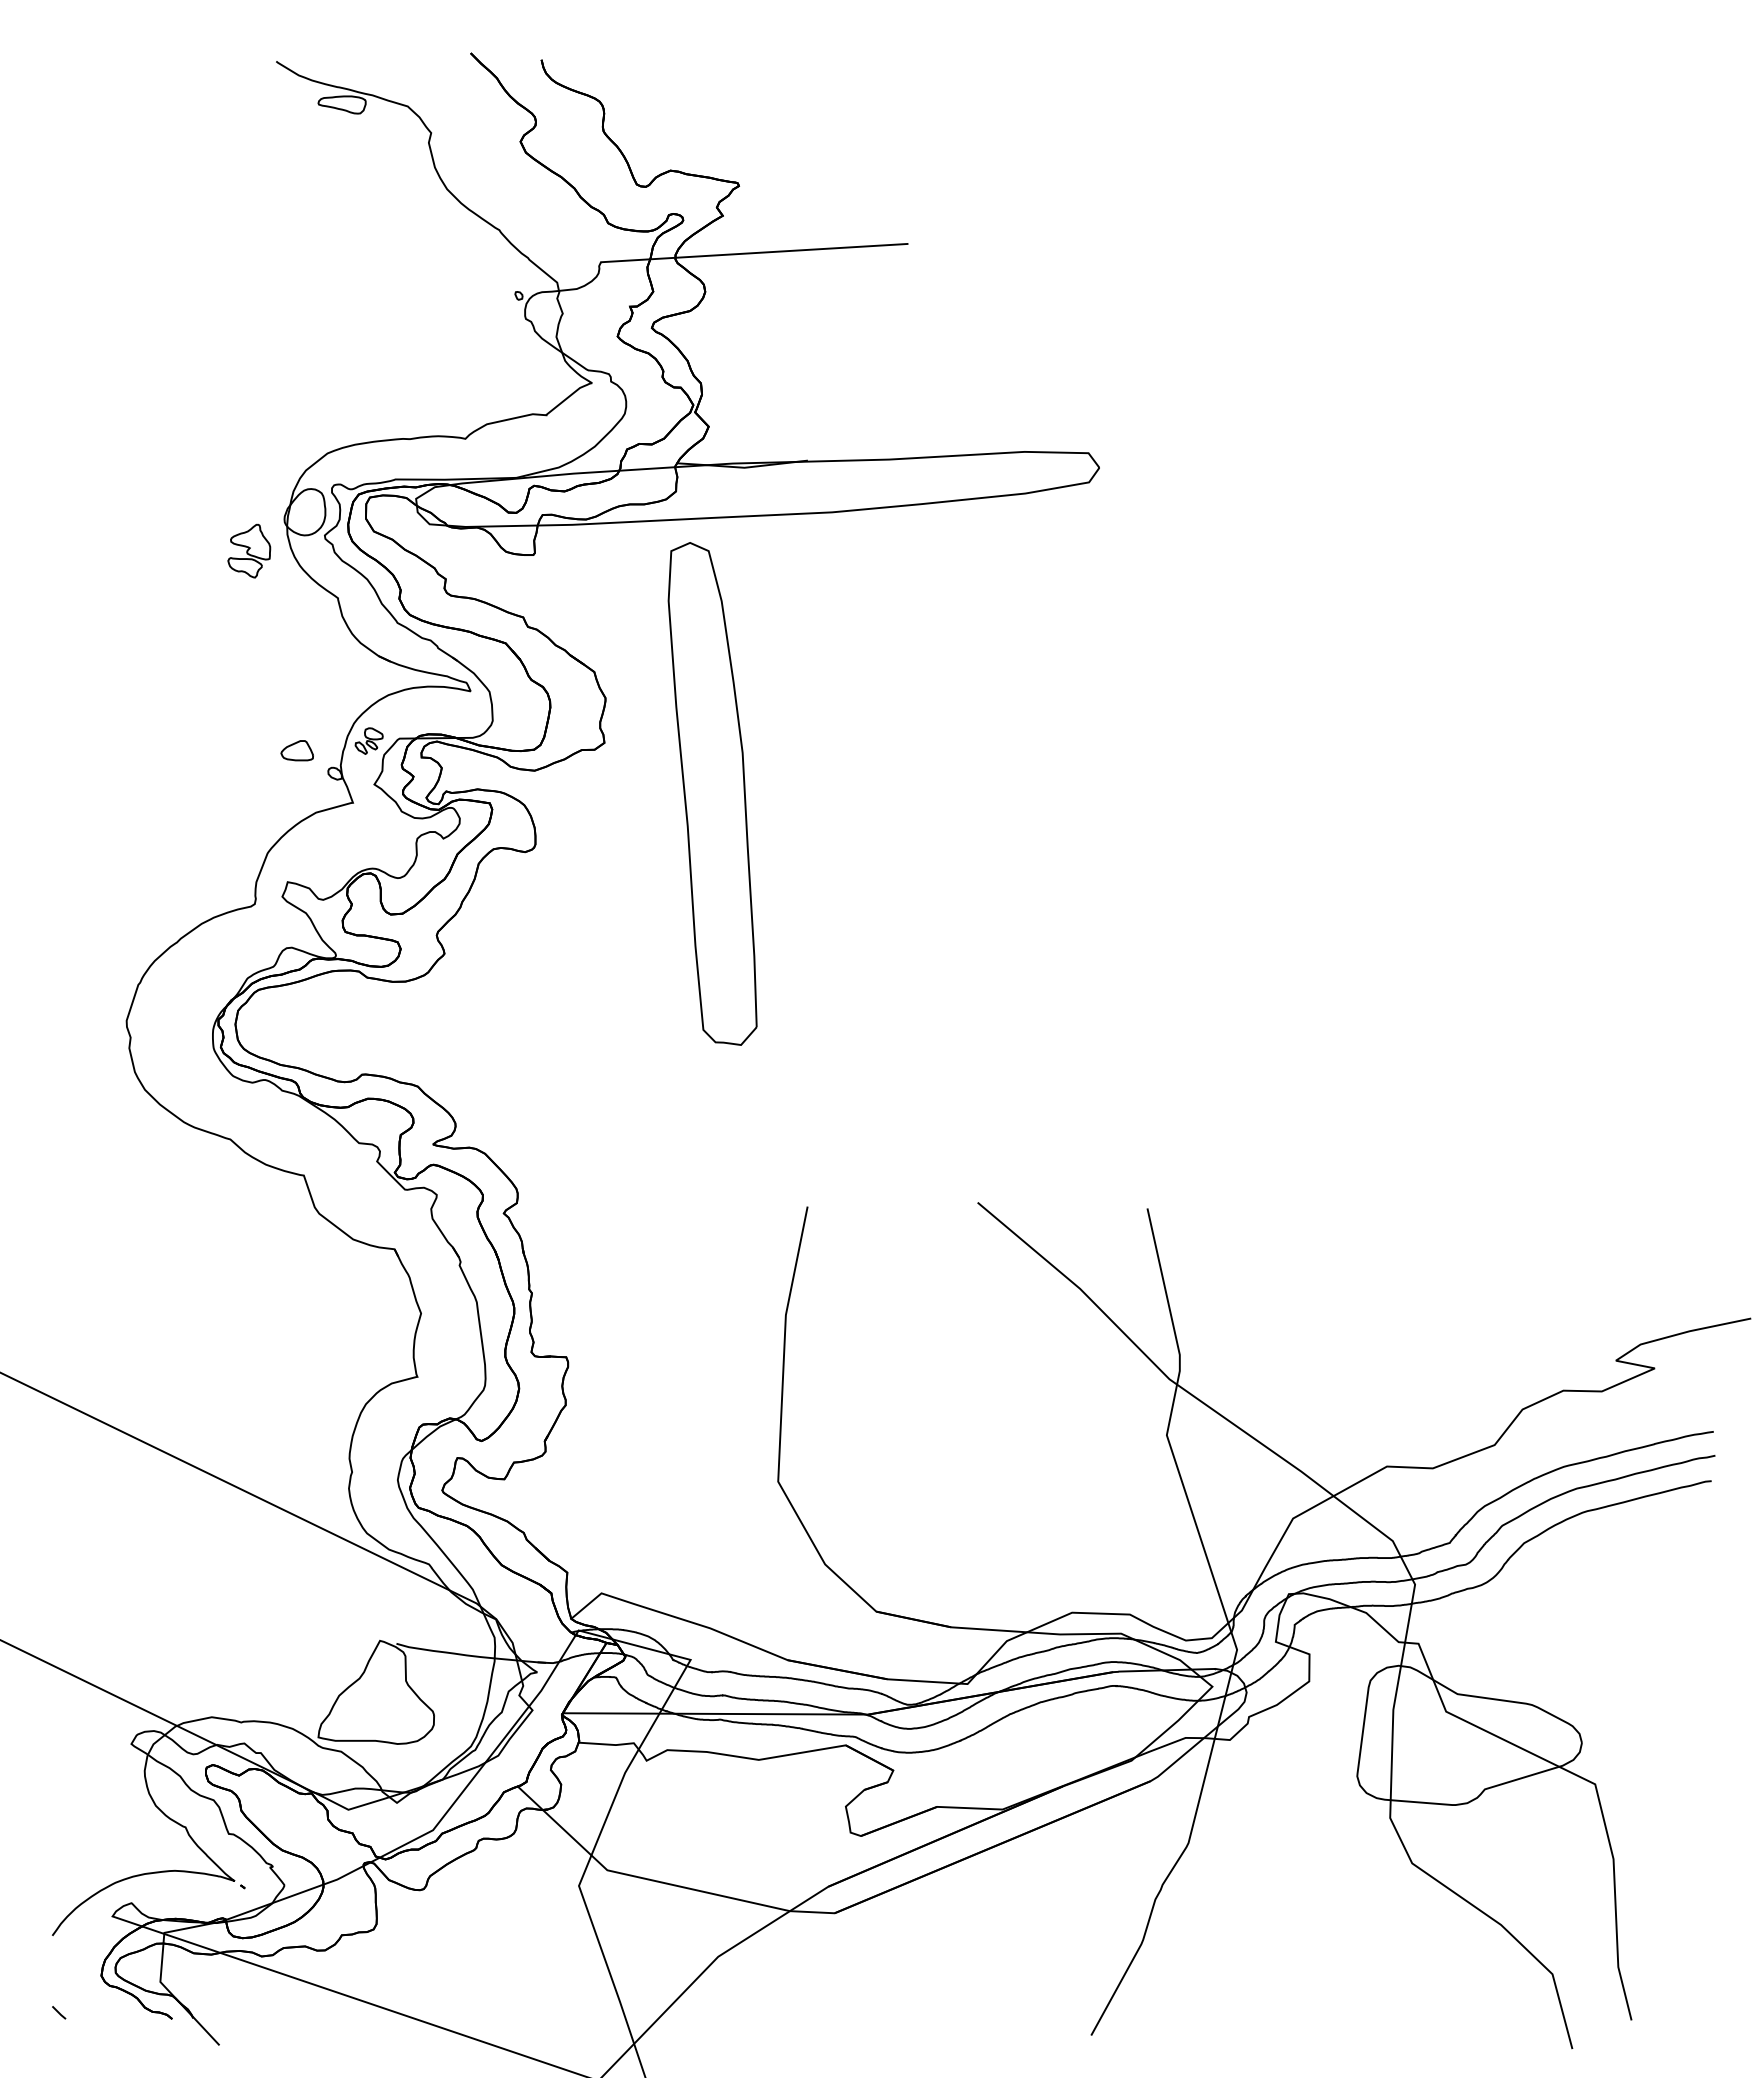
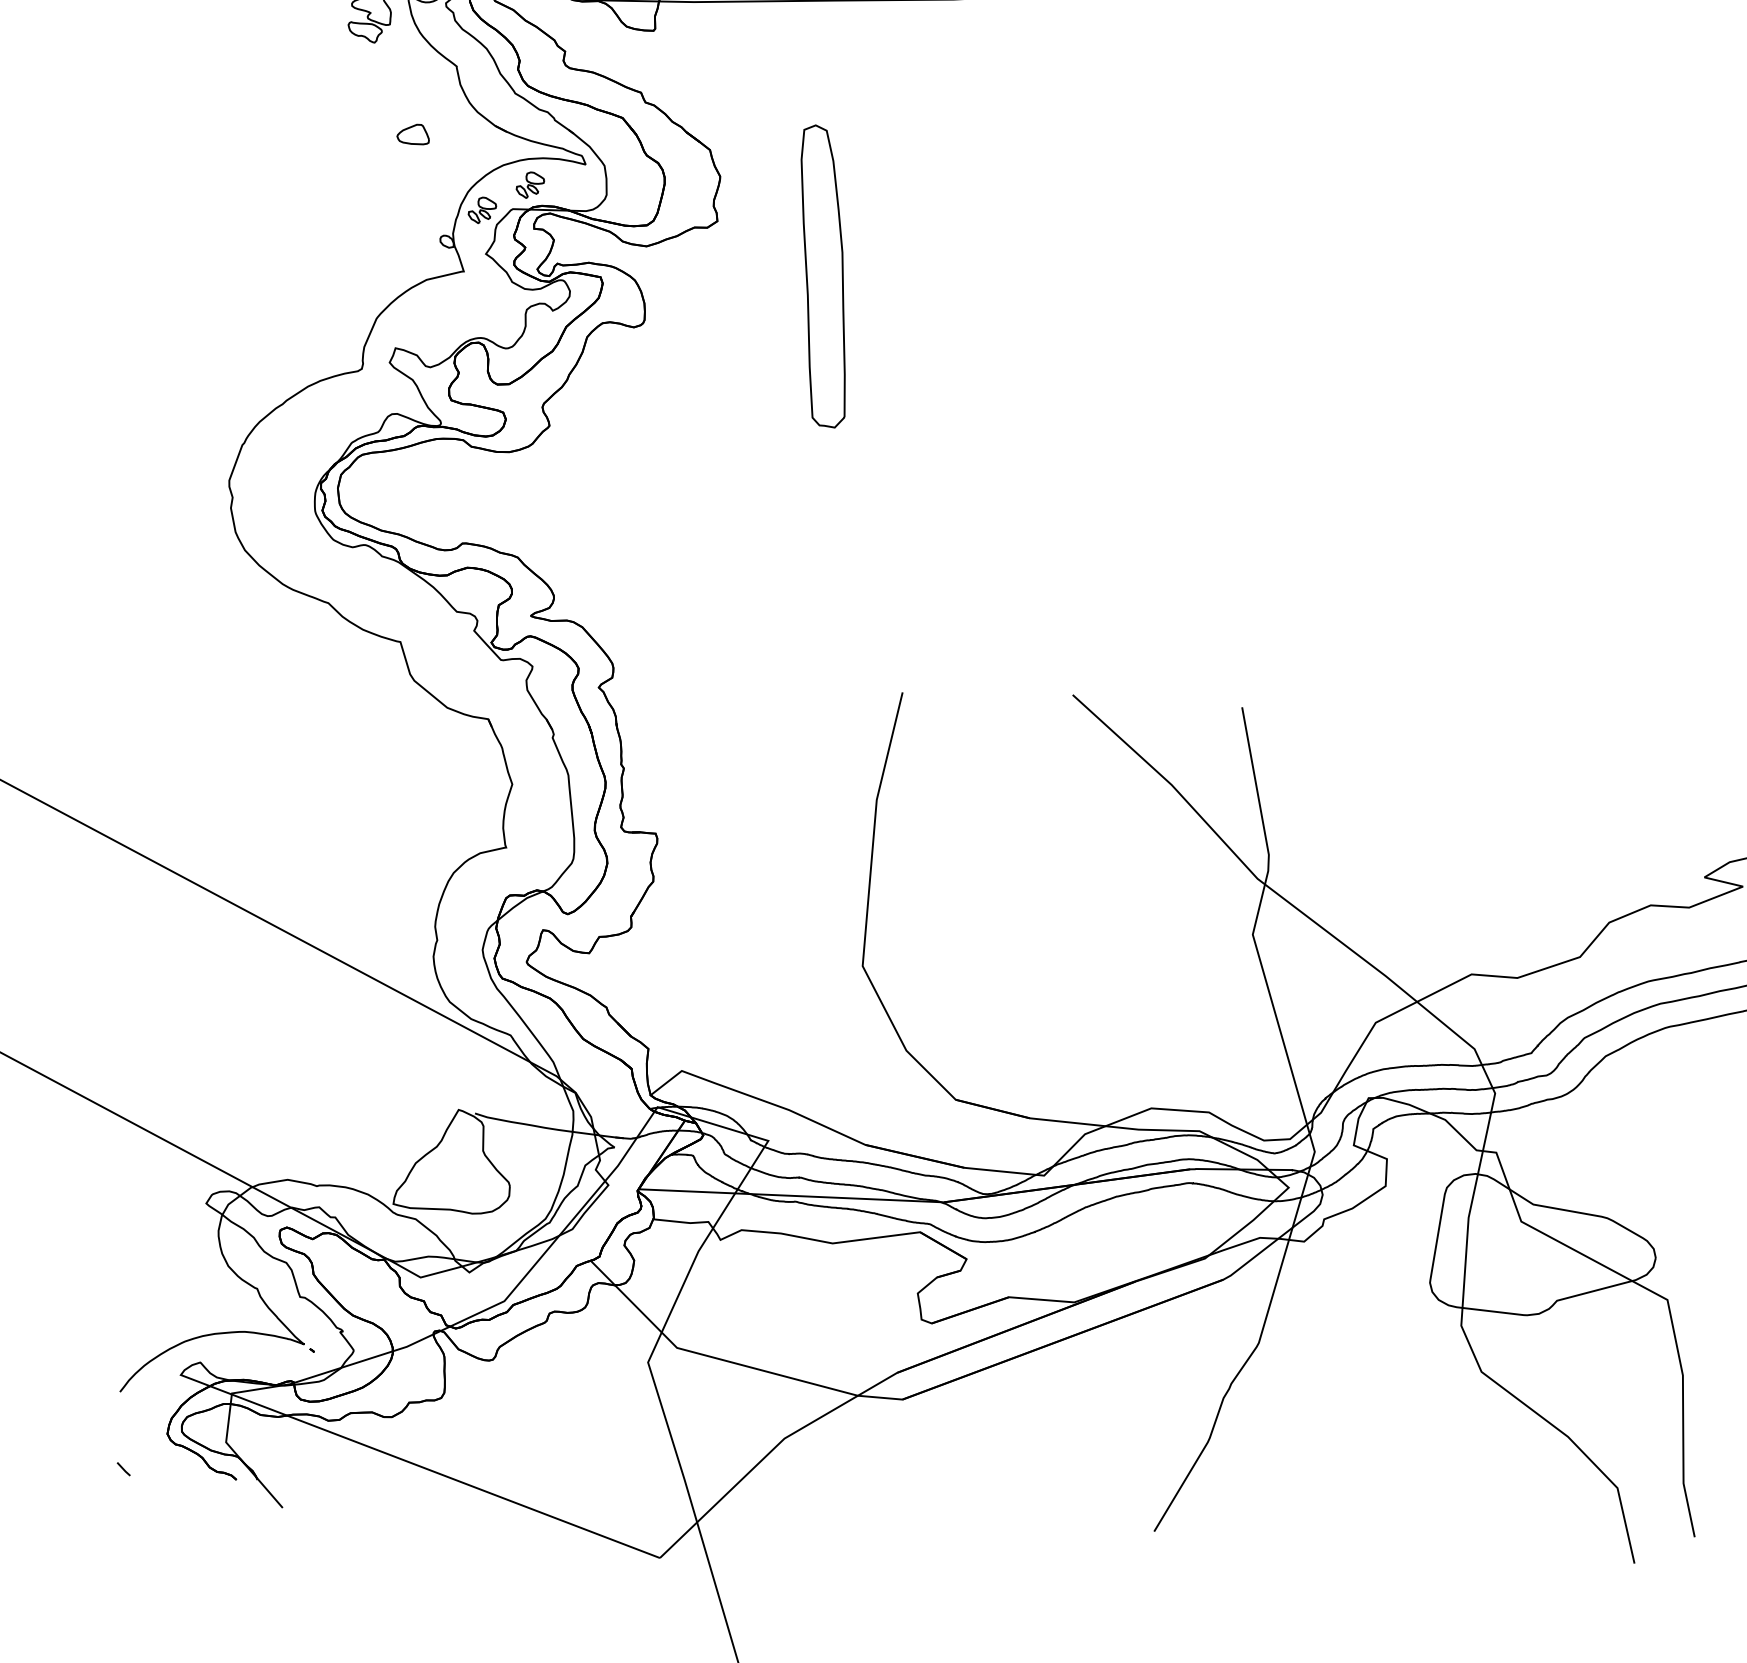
part: (415, 713) -> (529, 184), added
part: (296, 750) -> (412, 134), moved
part: (712, 793) -> (823, 275), size x0.6

